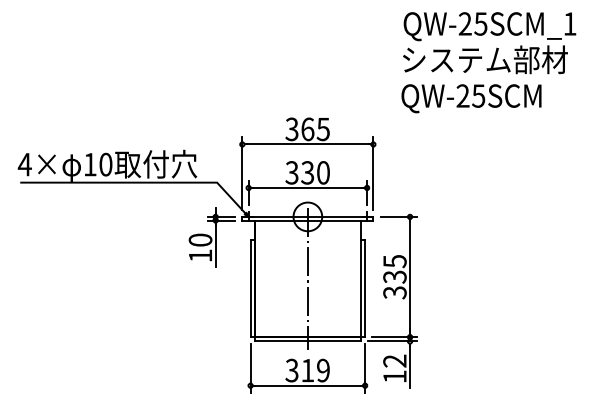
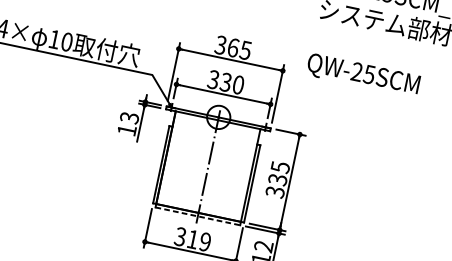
text: (471, 98) -> (363, 75), moved
text: (200, 239) -> (129, 117), 10 -> 13
line: (308, 341) -> (198, 216), solid -> dashed

